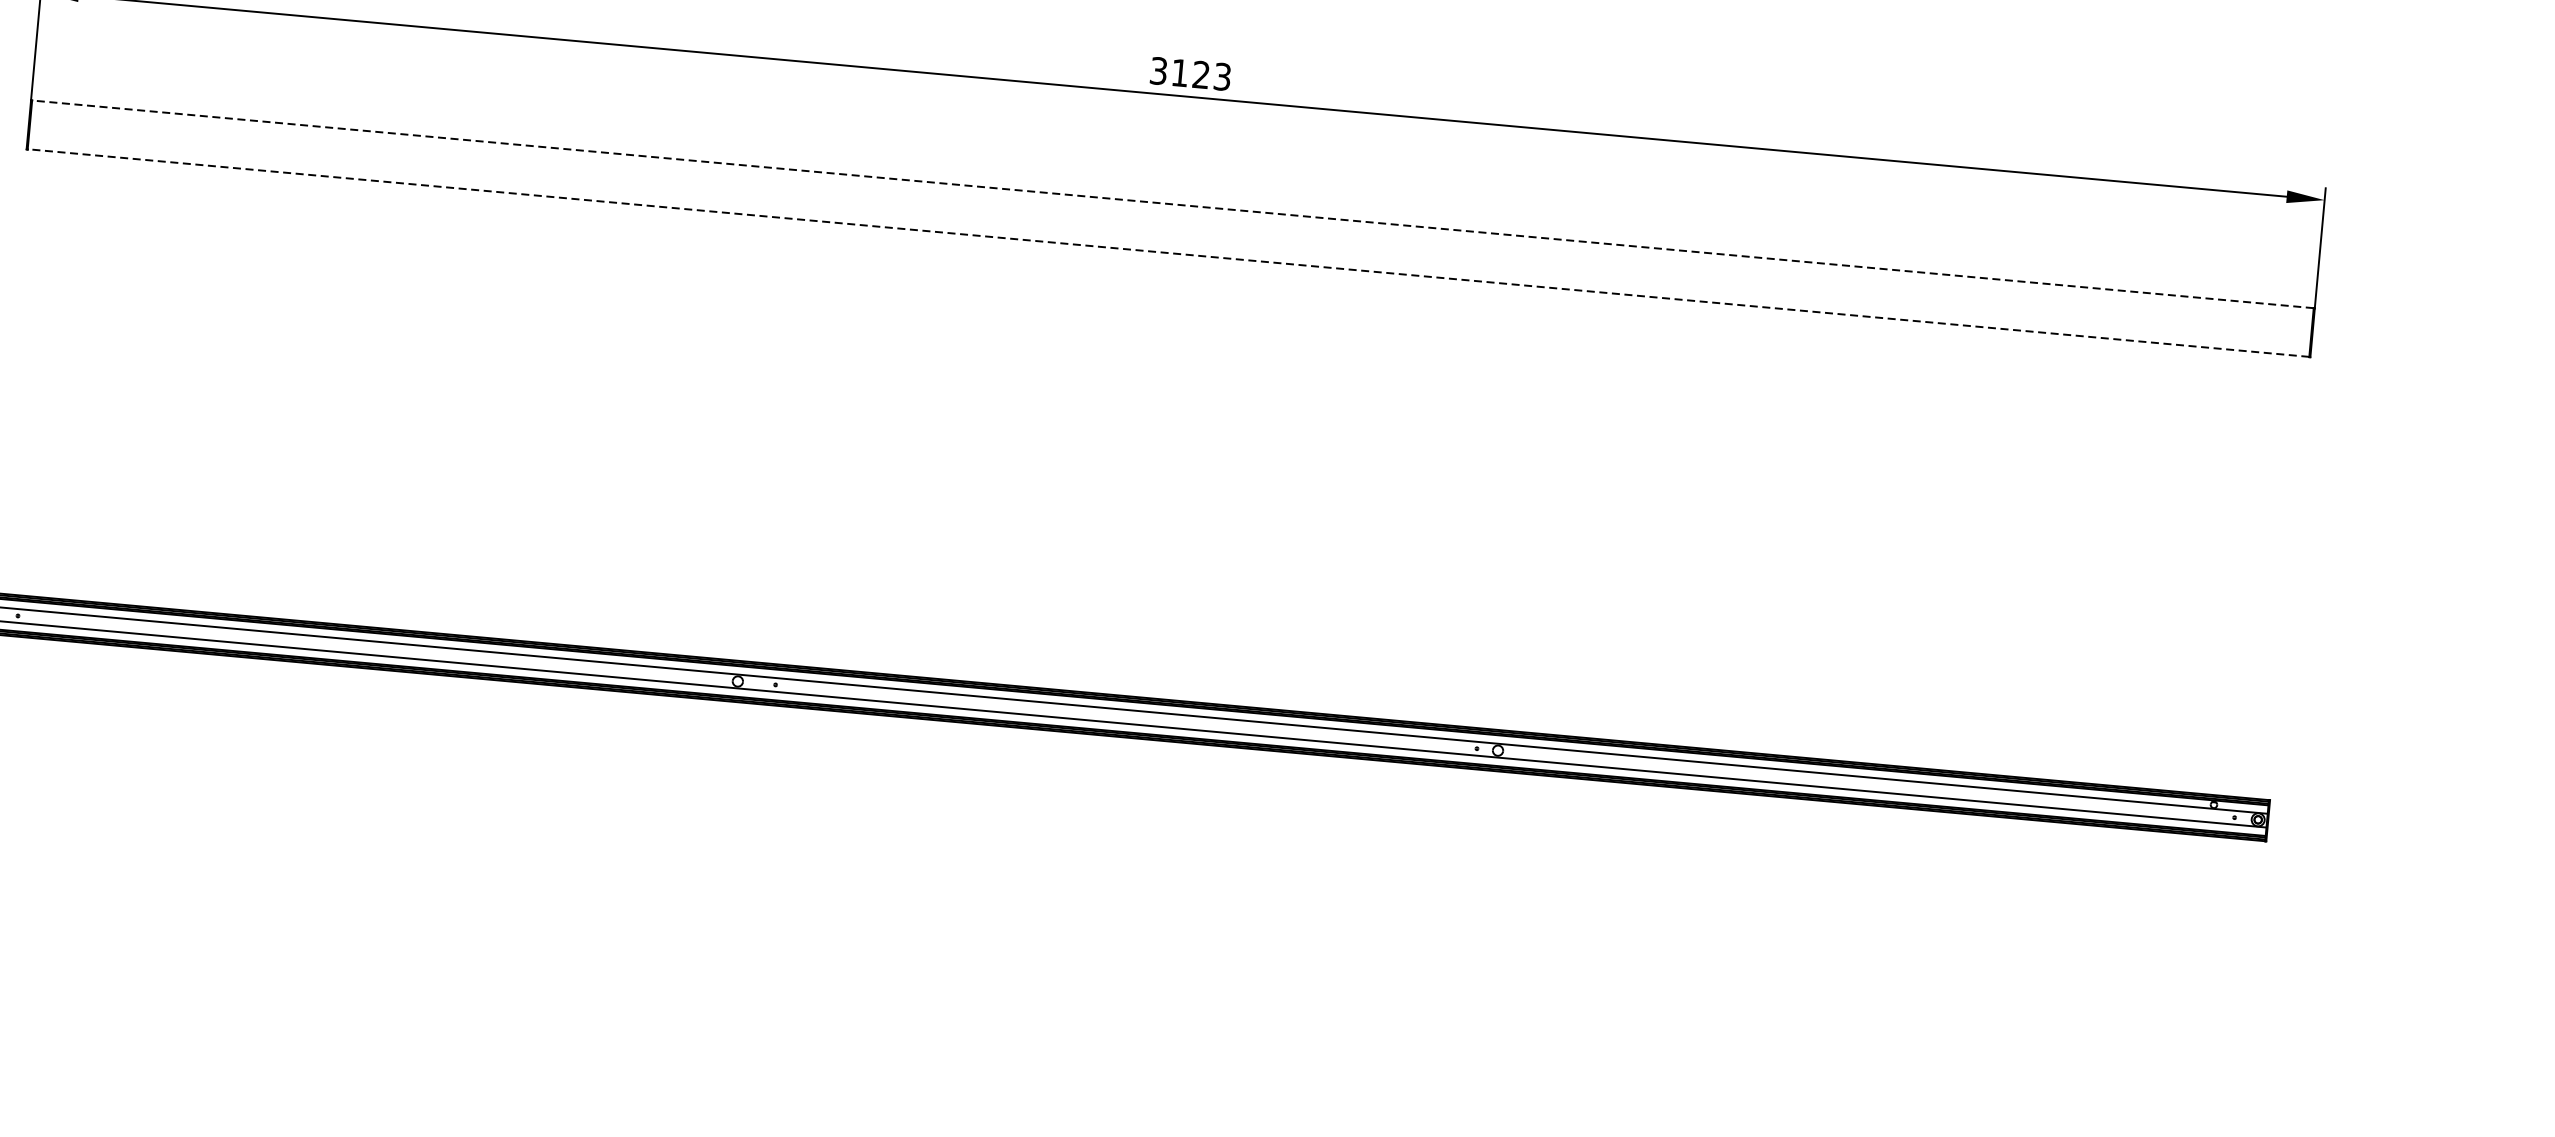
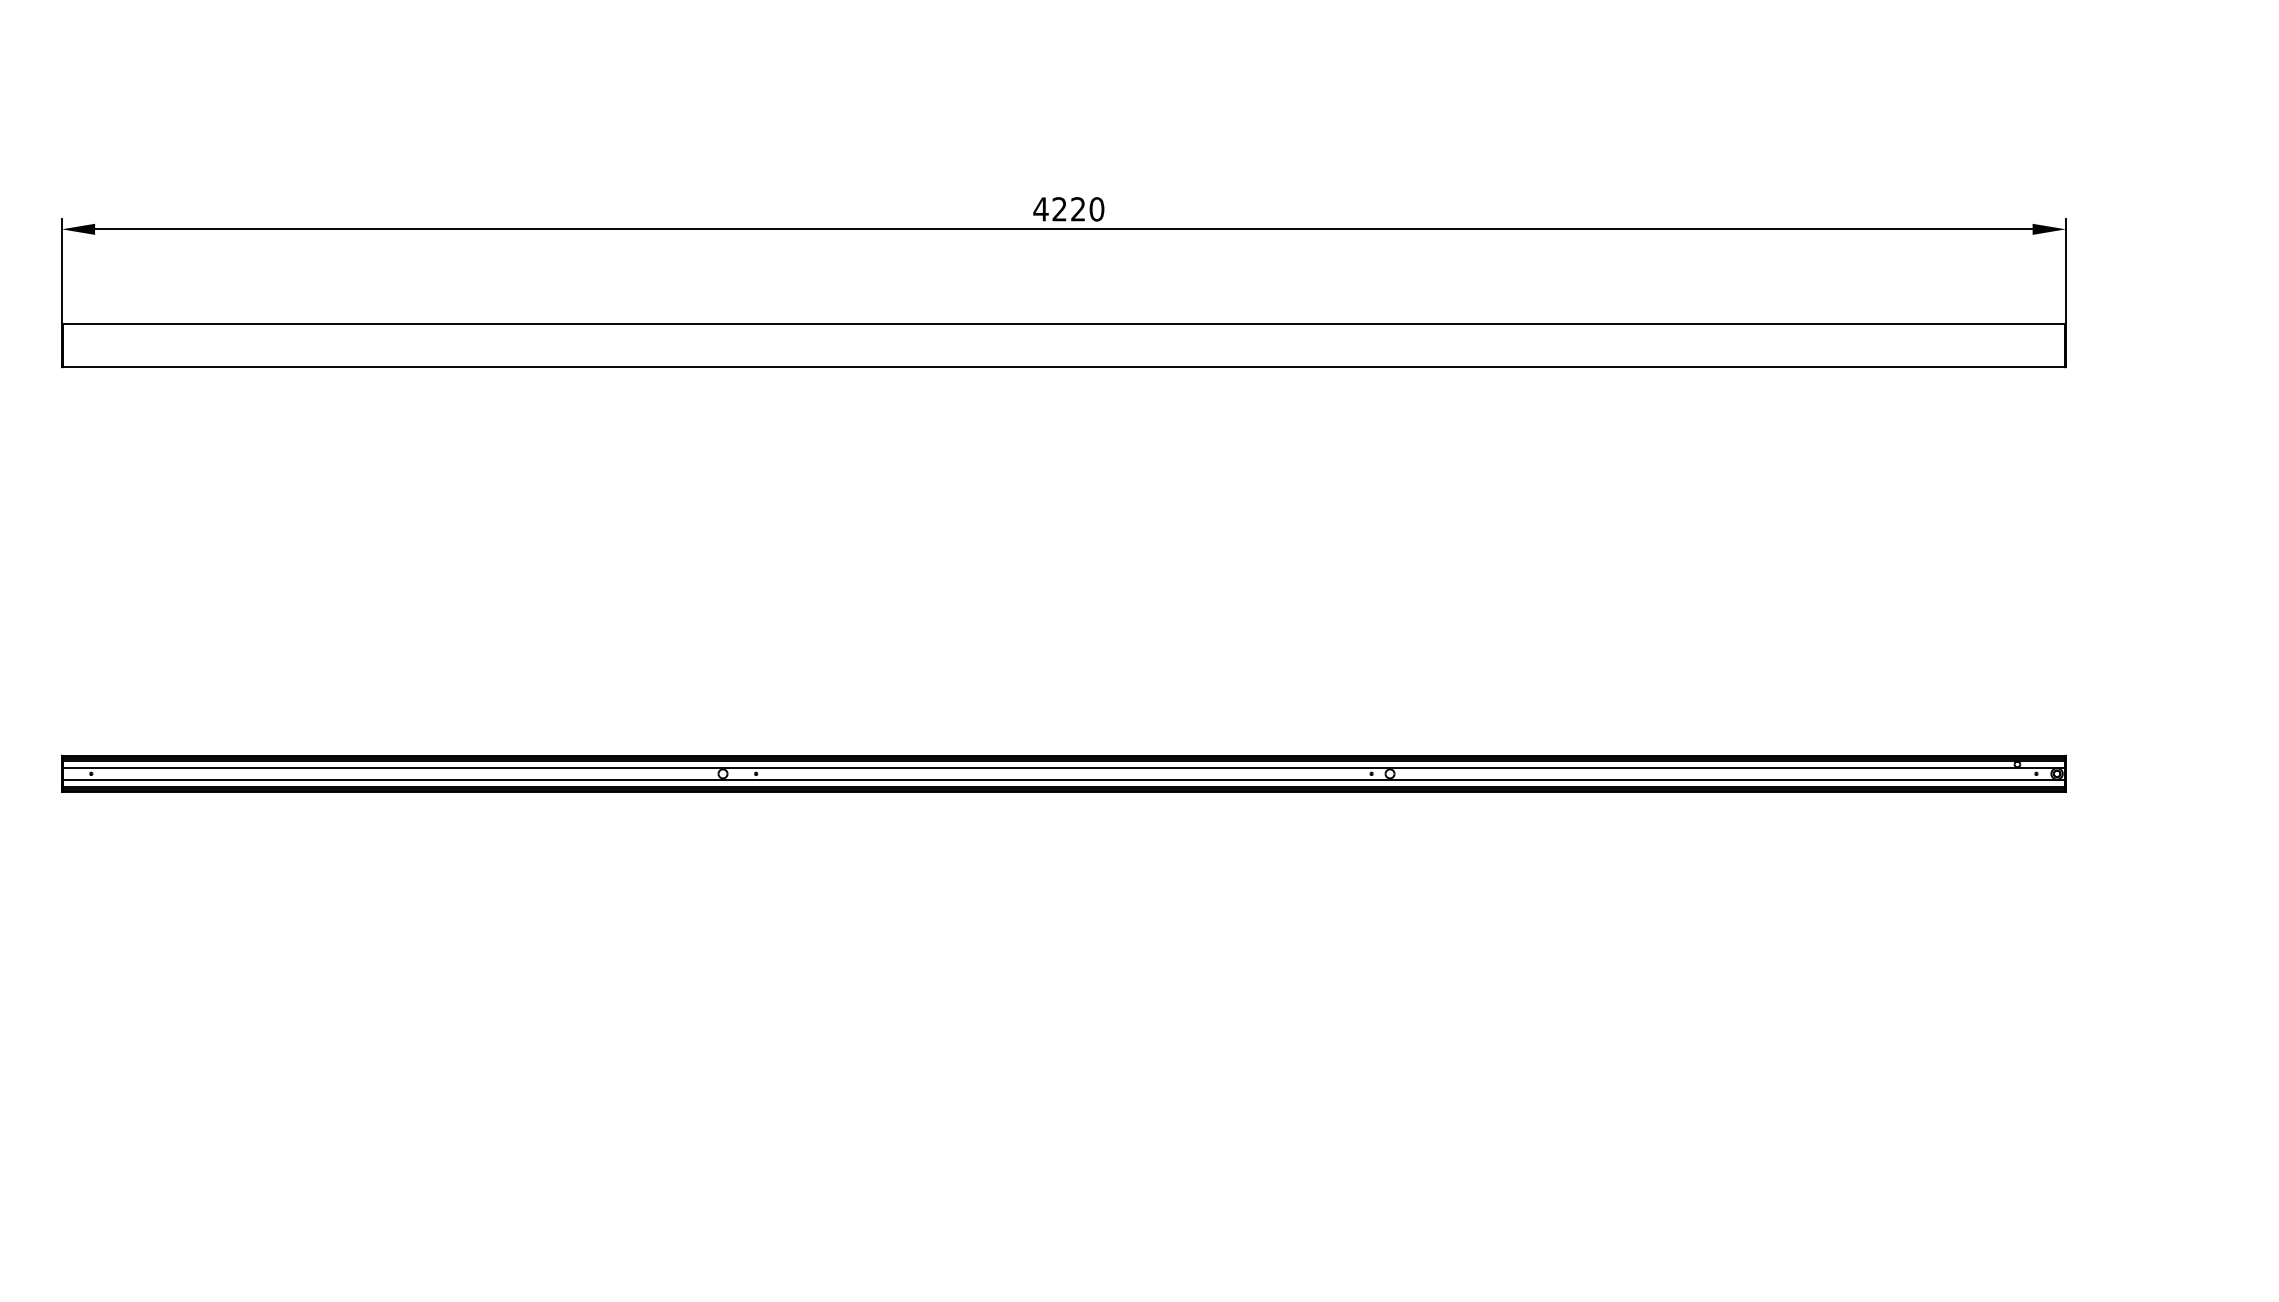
text: (1190, 74) -> (1068, 209), 3123 -> 4220
line: (1172, 204) -> (1063, 324), dashed -> solid
line: (1168, 252) -> (1063, 366), dashed -> solid

